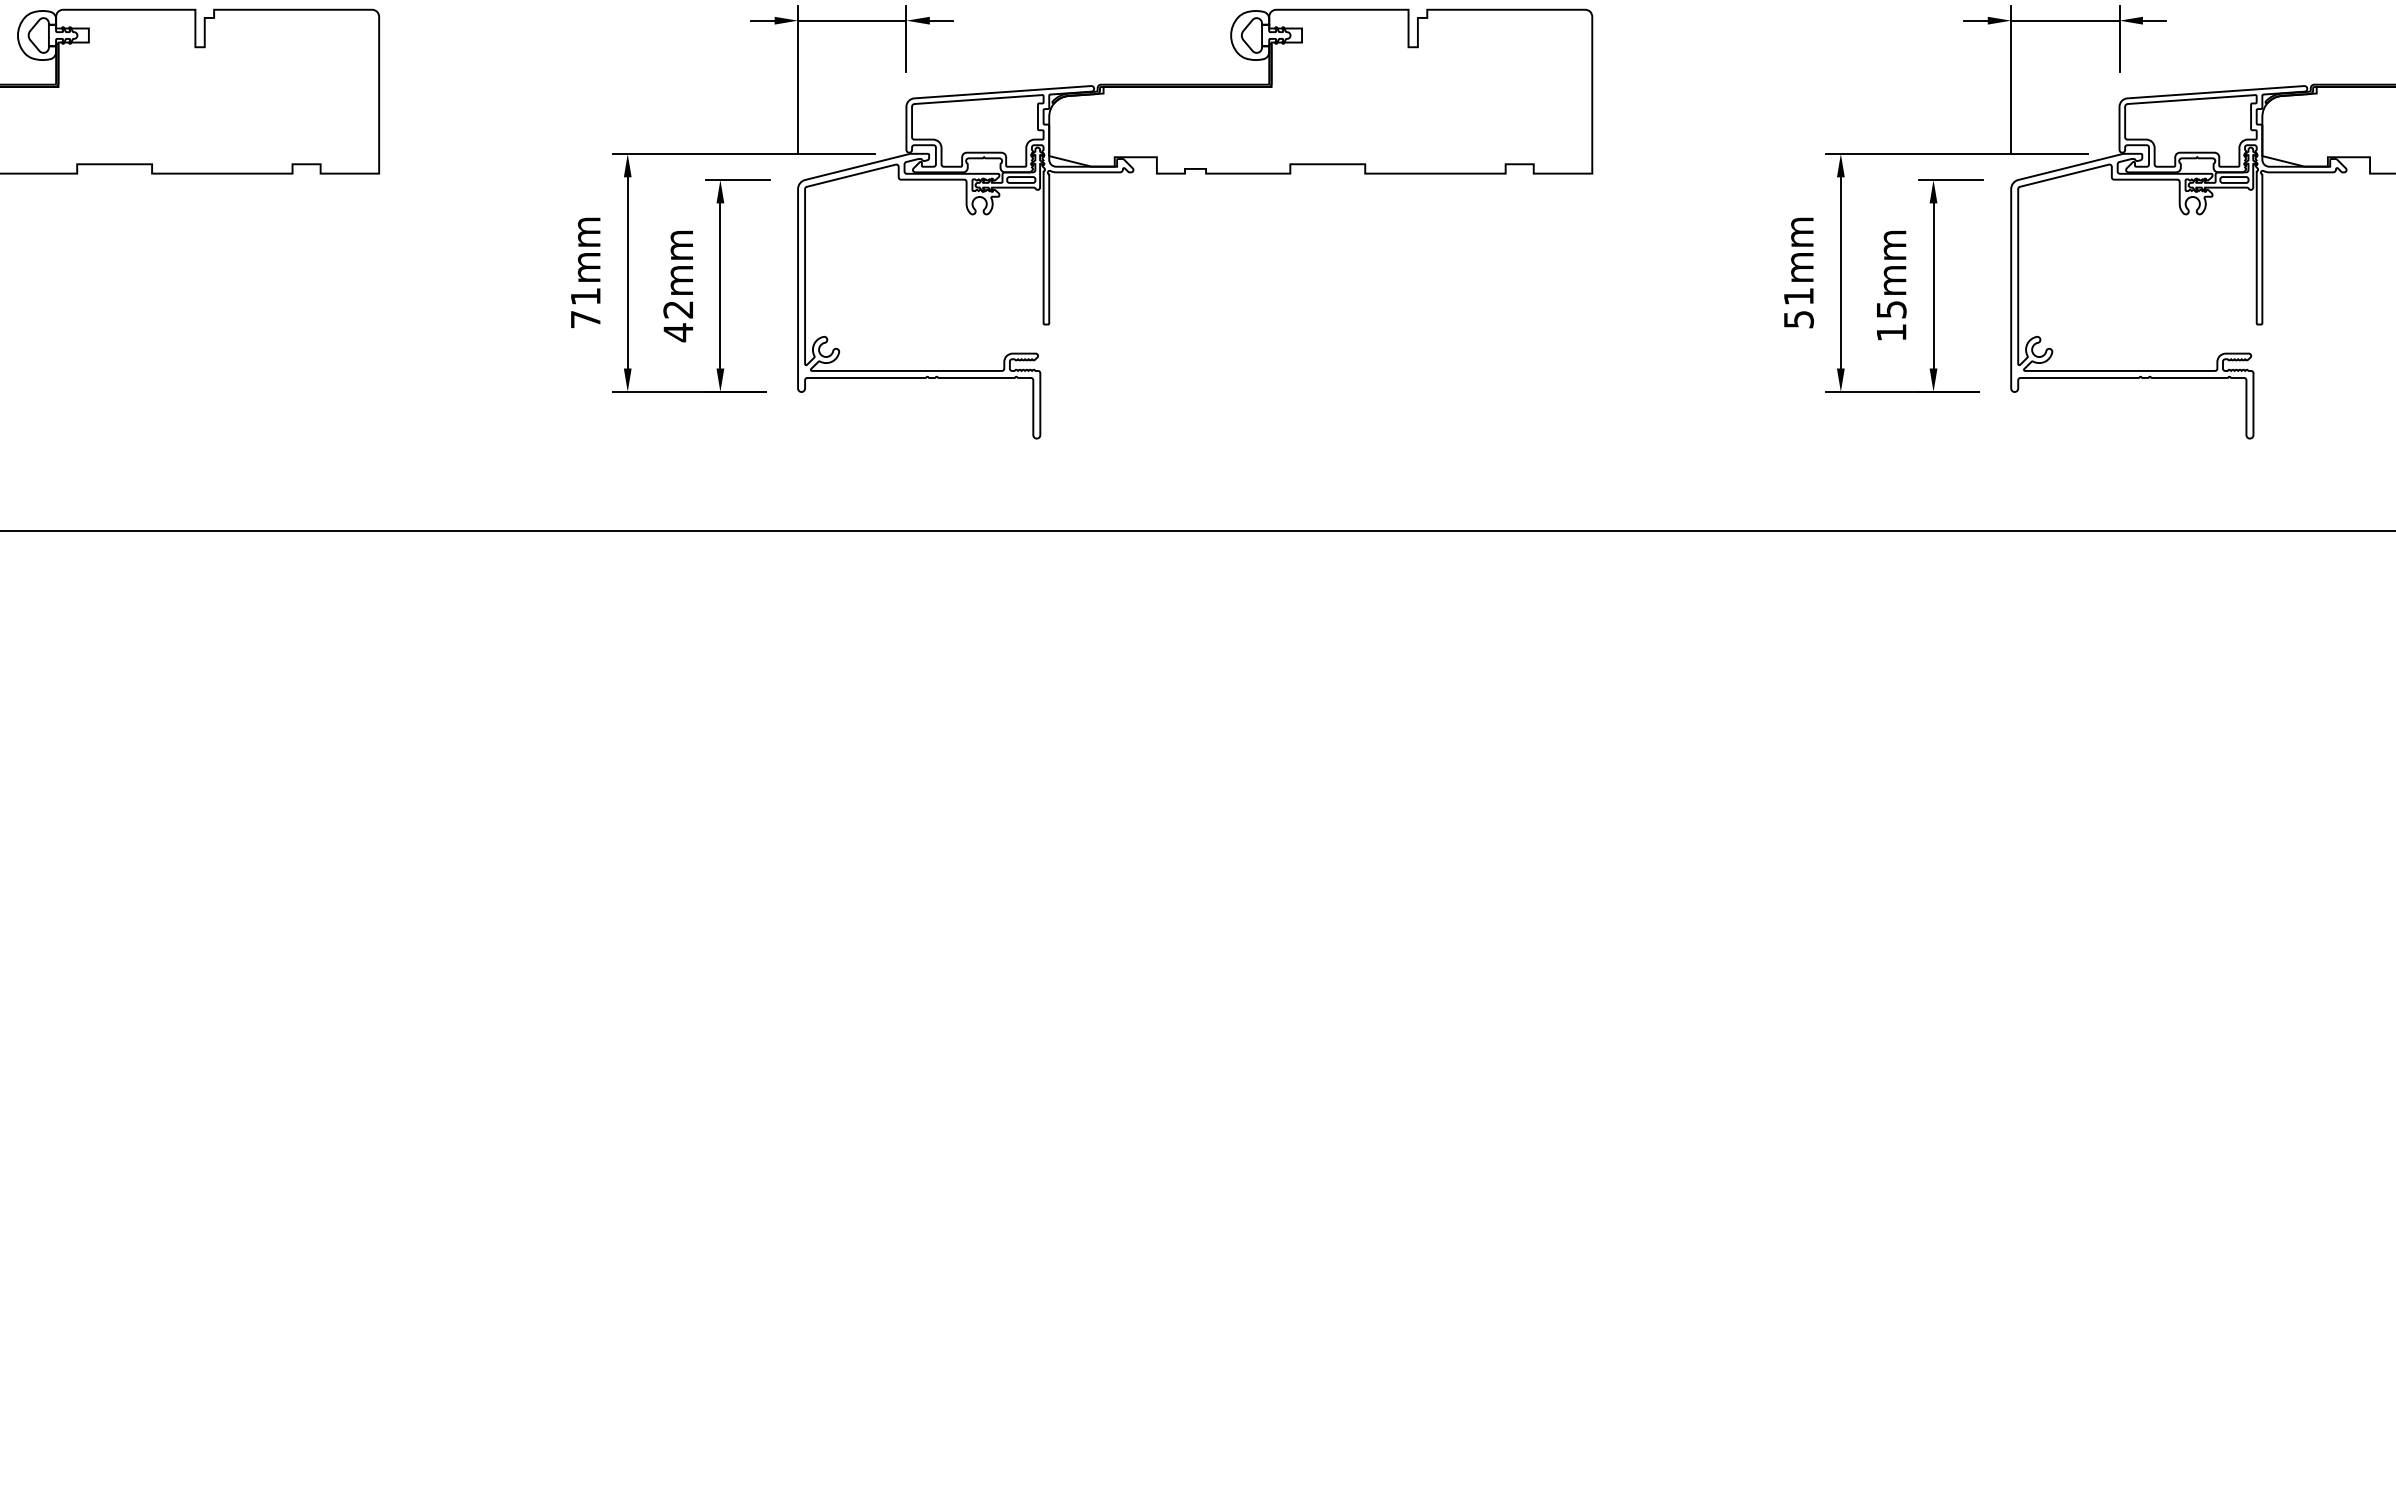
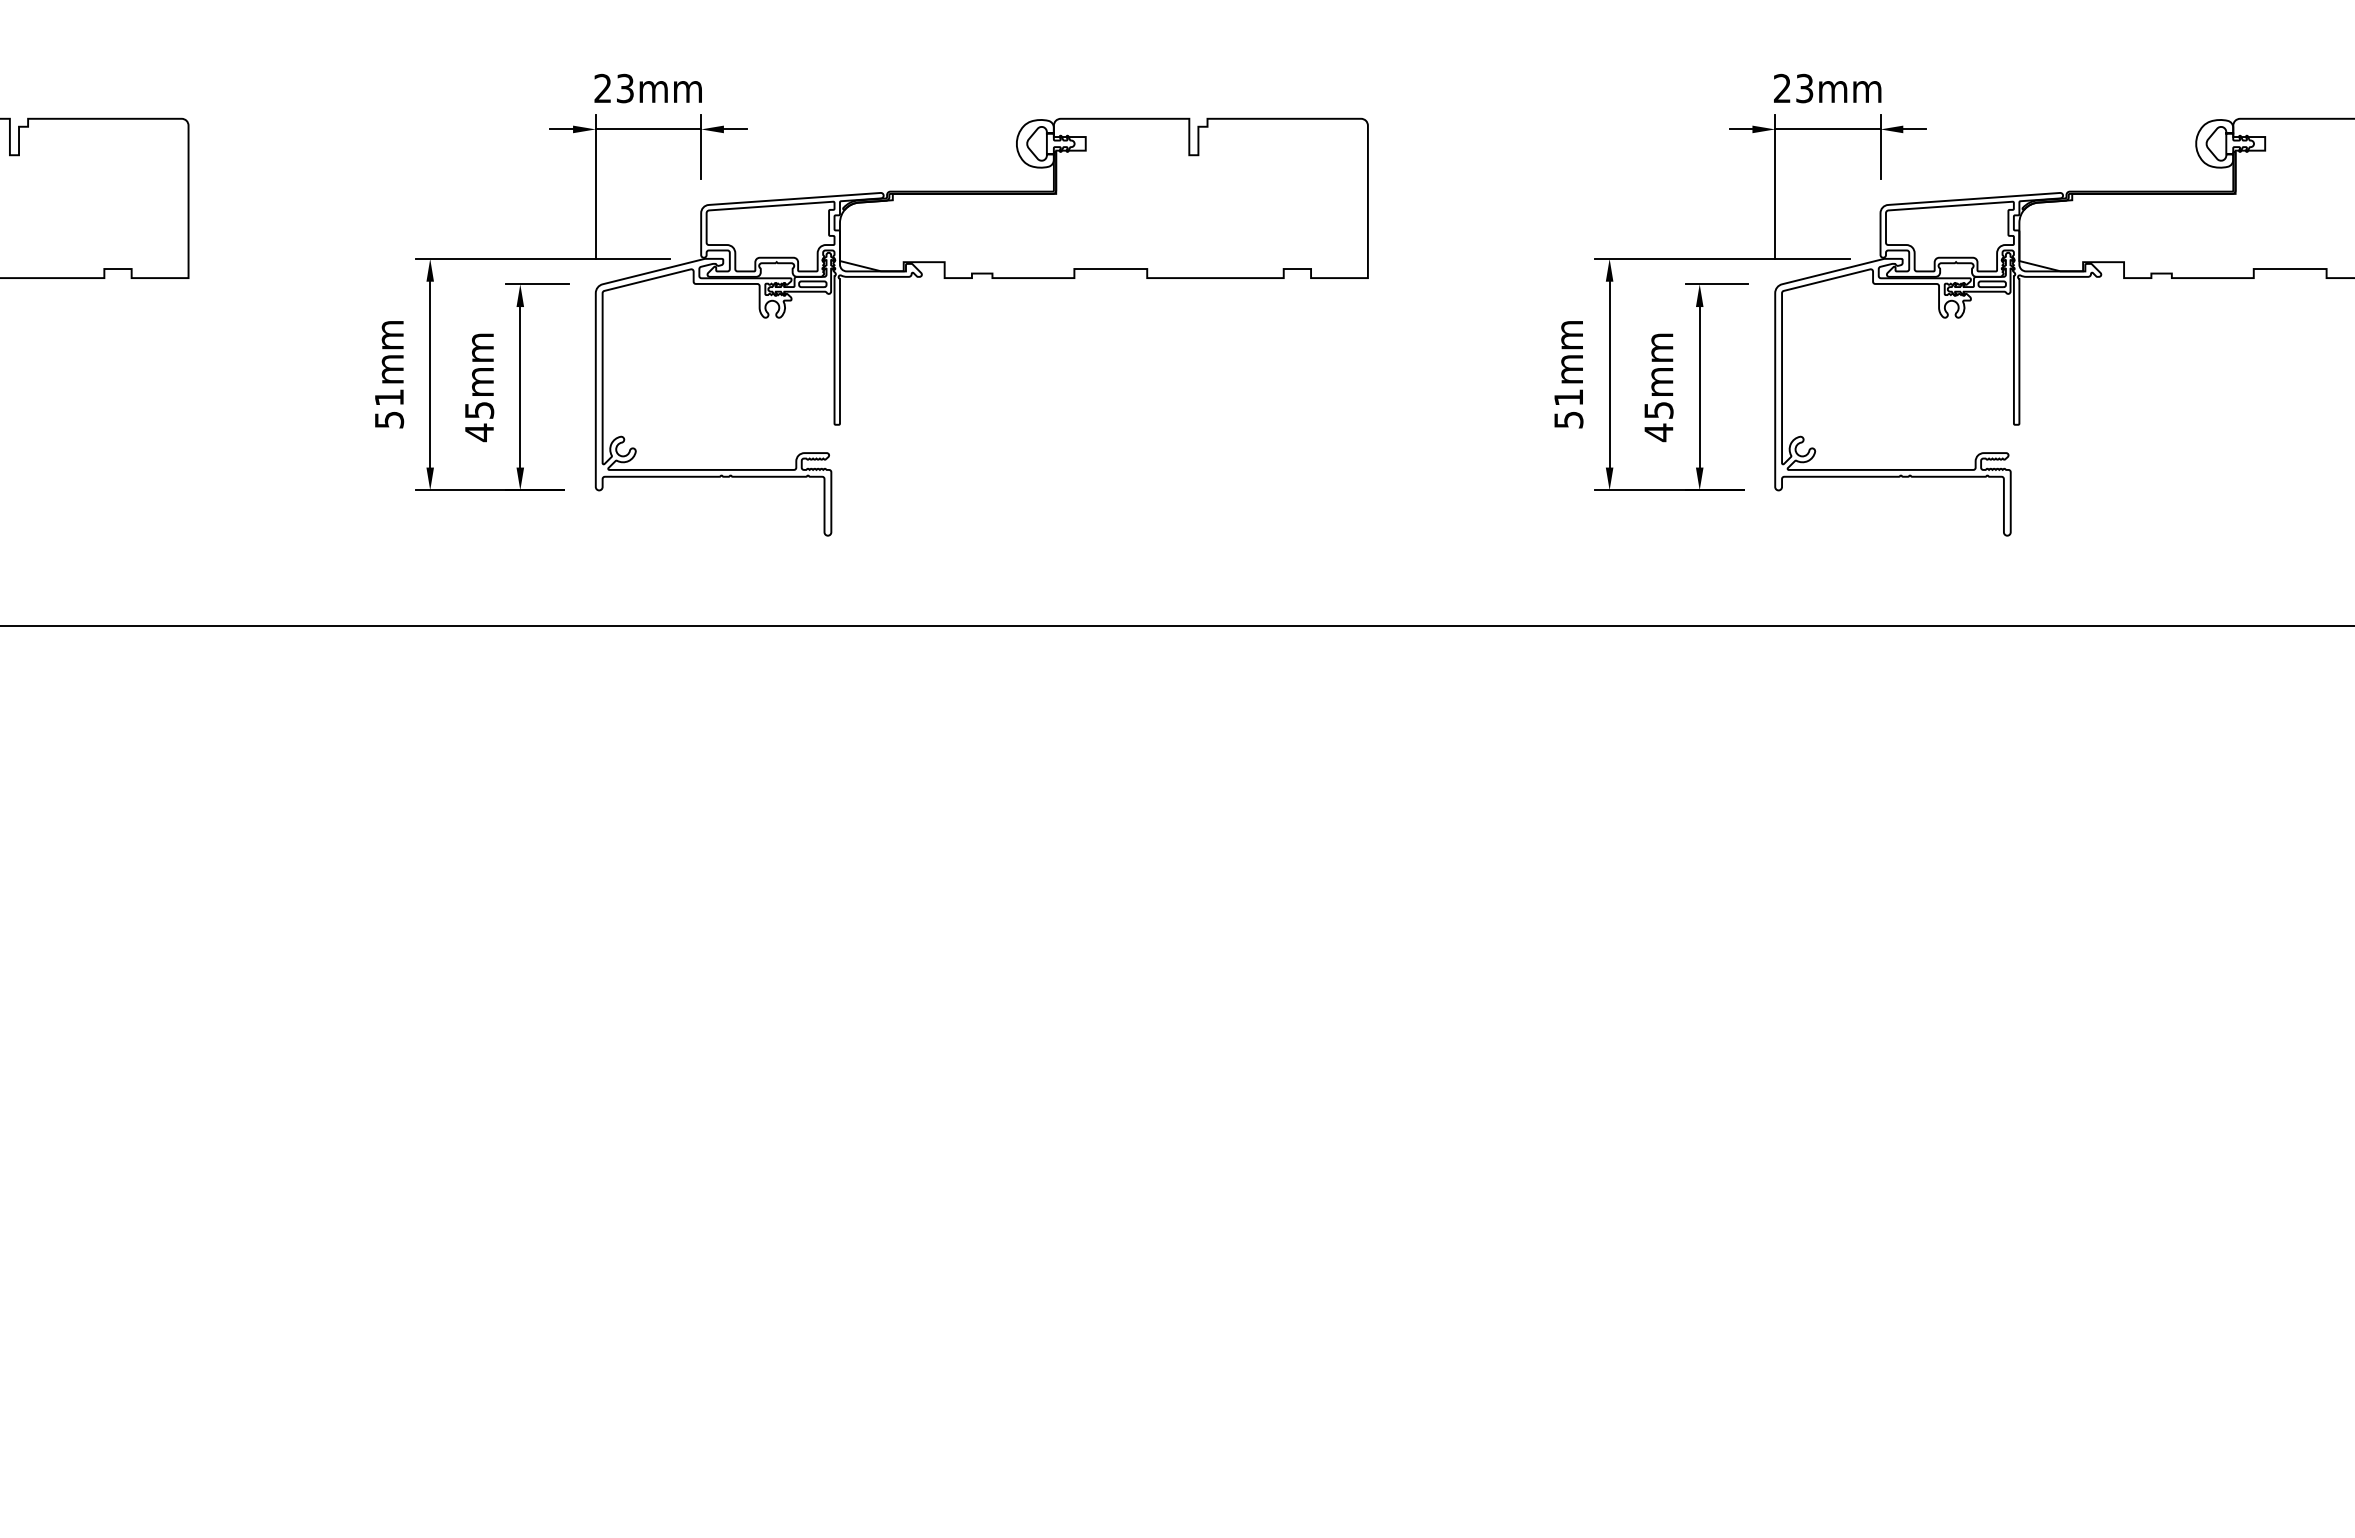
text: (678, 309) -> (479, 410), 42mm -> 45mm
text: (585, 319) -> (389, 419), 71mm -> 51mm
text: (1891, 332) -> (1658, 432), 15mm -> 45mm

